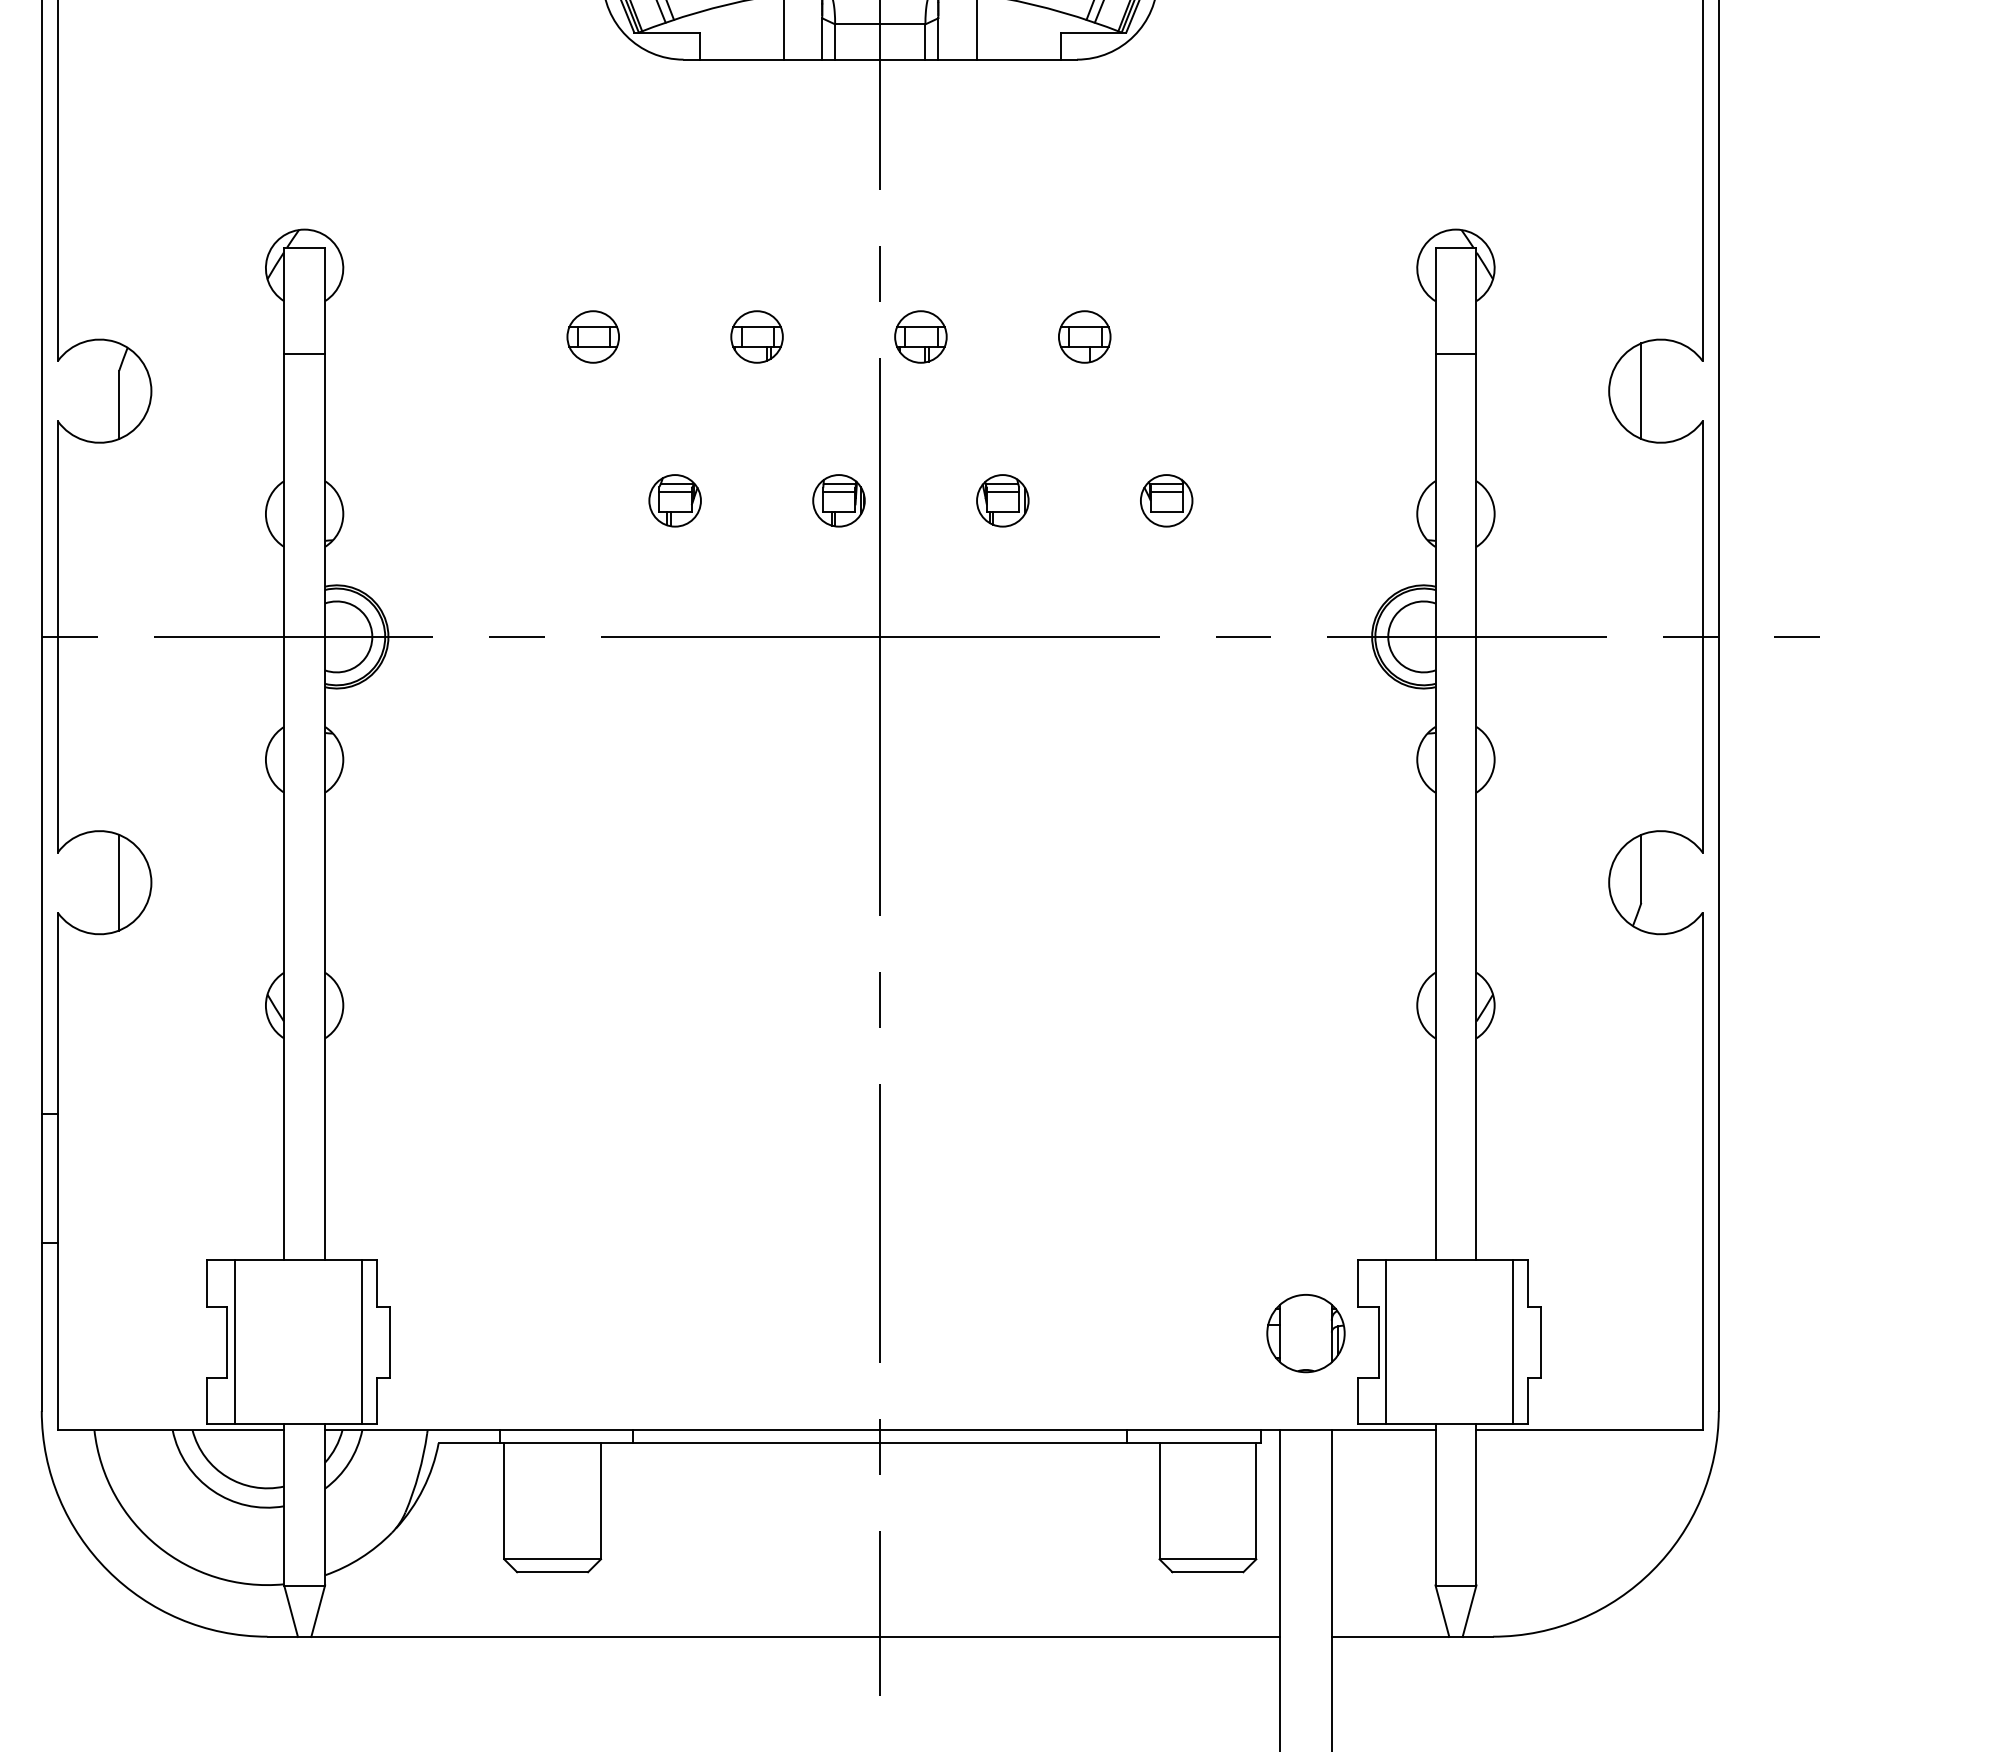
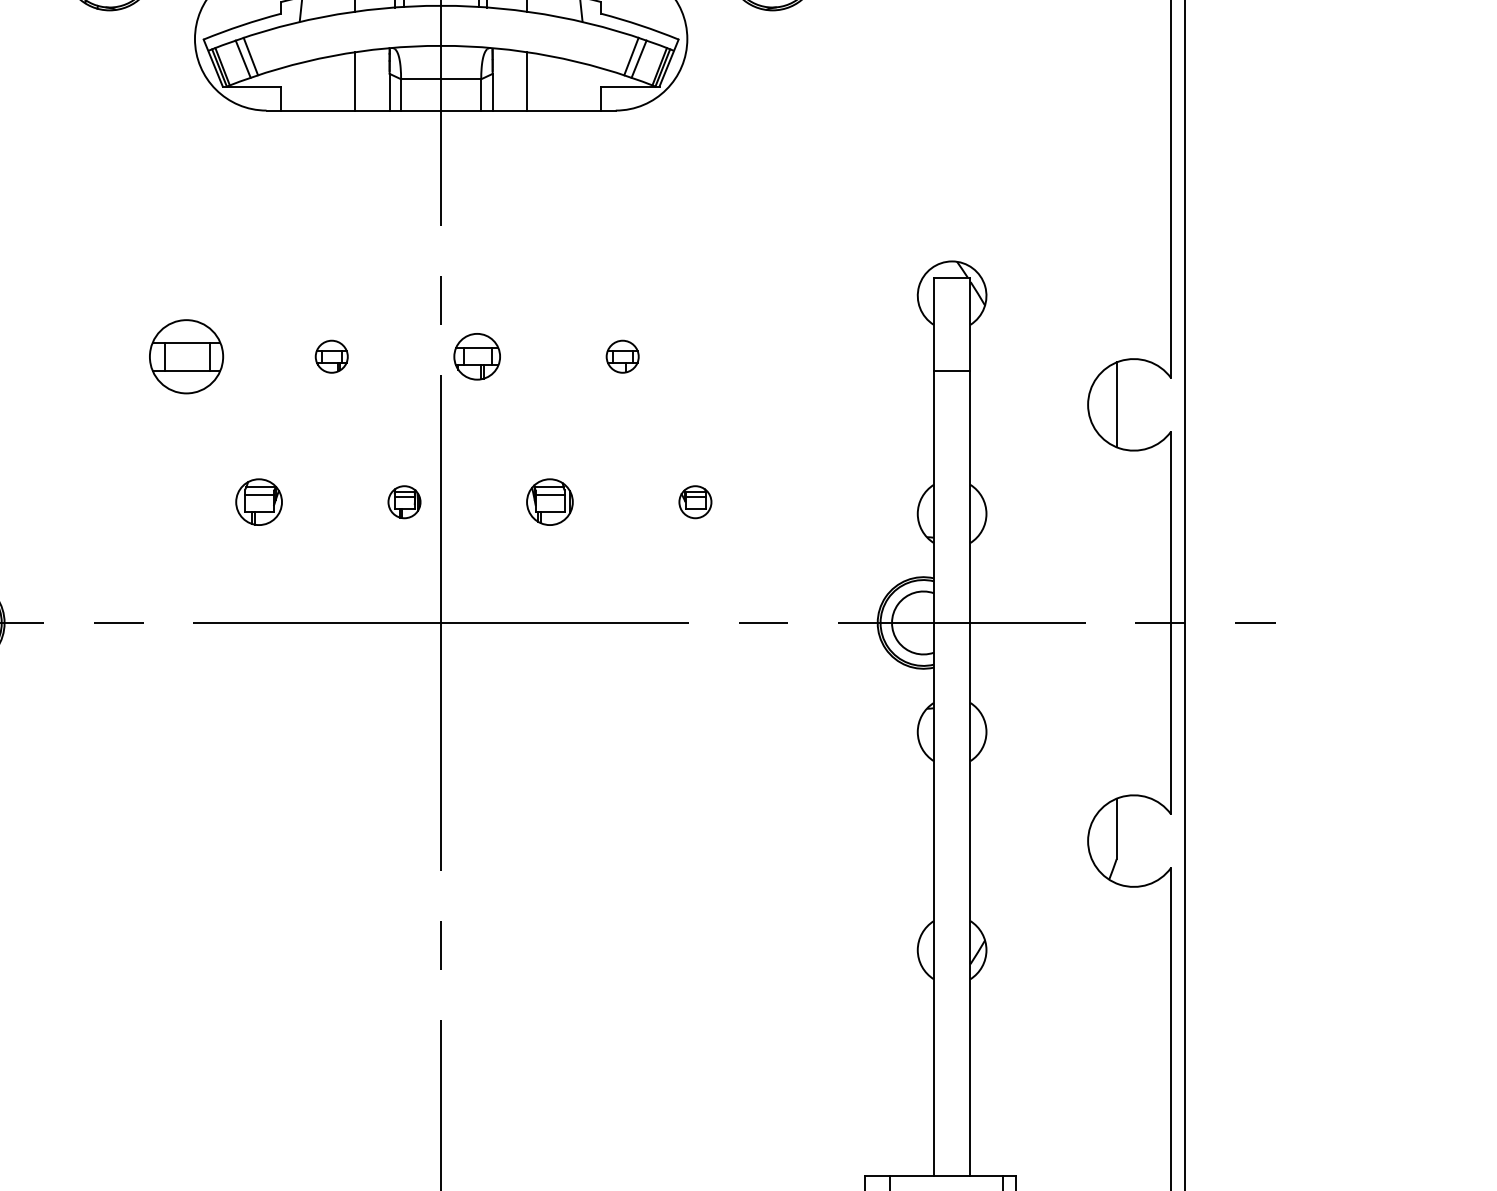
part: (592, 336) -> (185, 356), size x1.6
part: (756, 336) -> (331, 356), size x0.7
part: (1084, 336) -> (622, 356), size x0.7
part: (838, 500) -> (404, 501), size x0.7
part: (1166, 500) -> (695, 501), size x0.7

